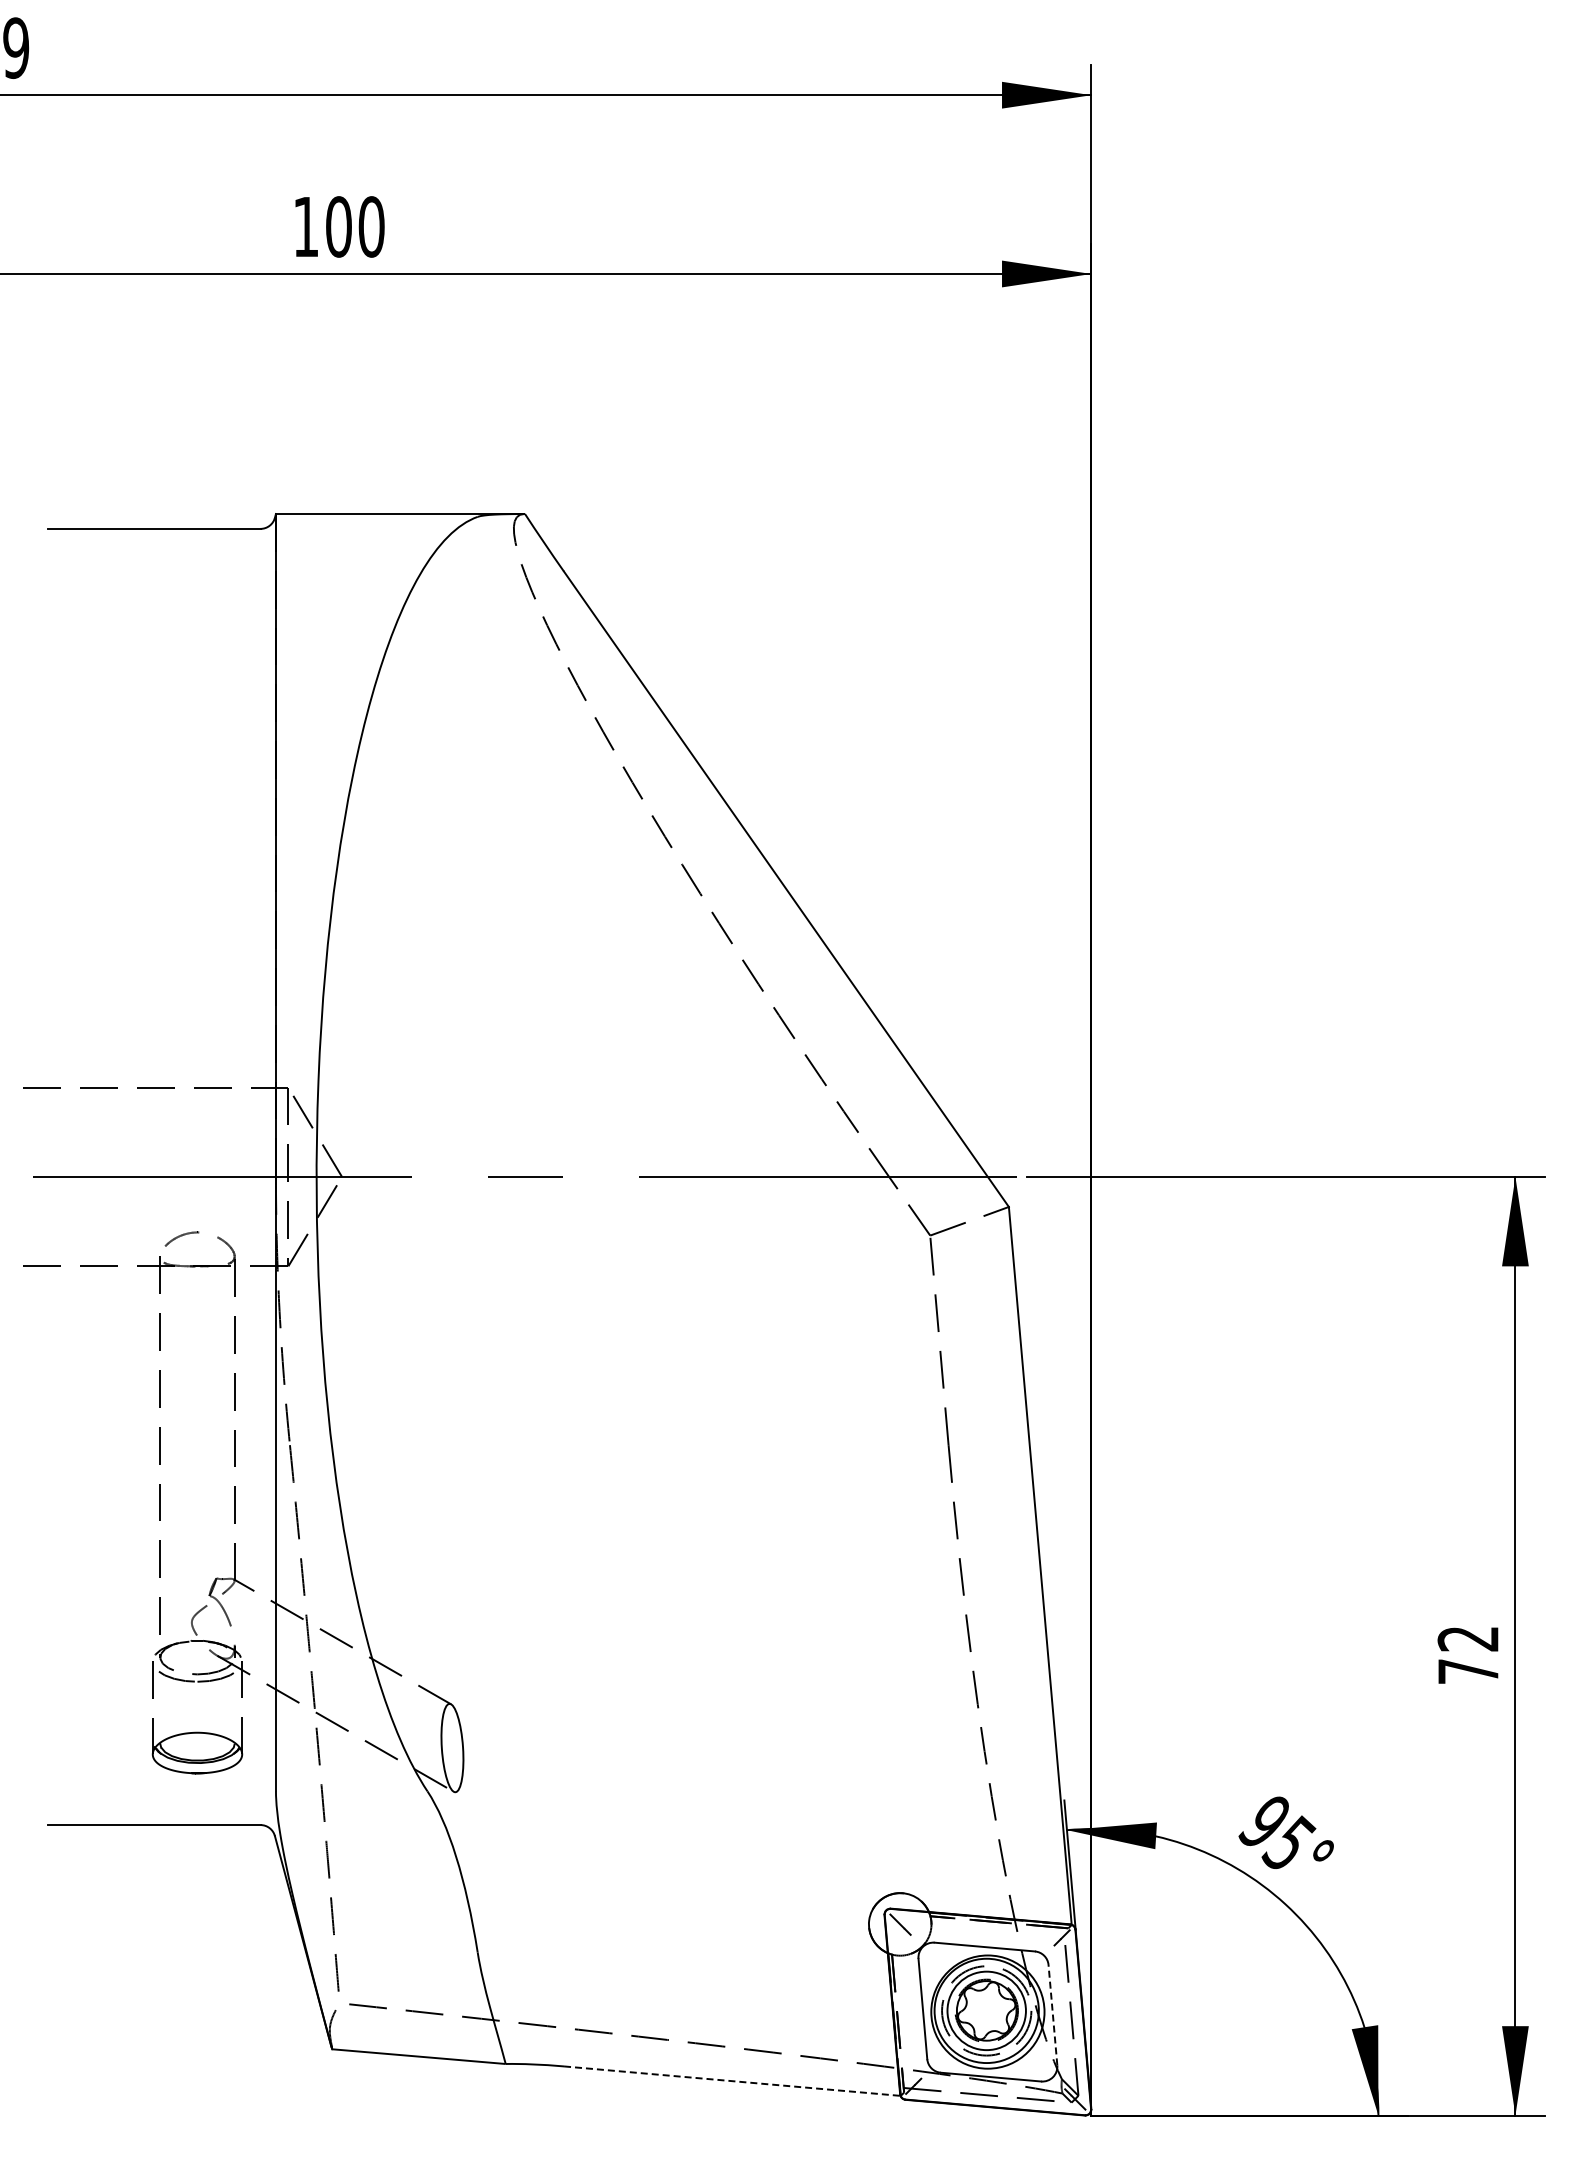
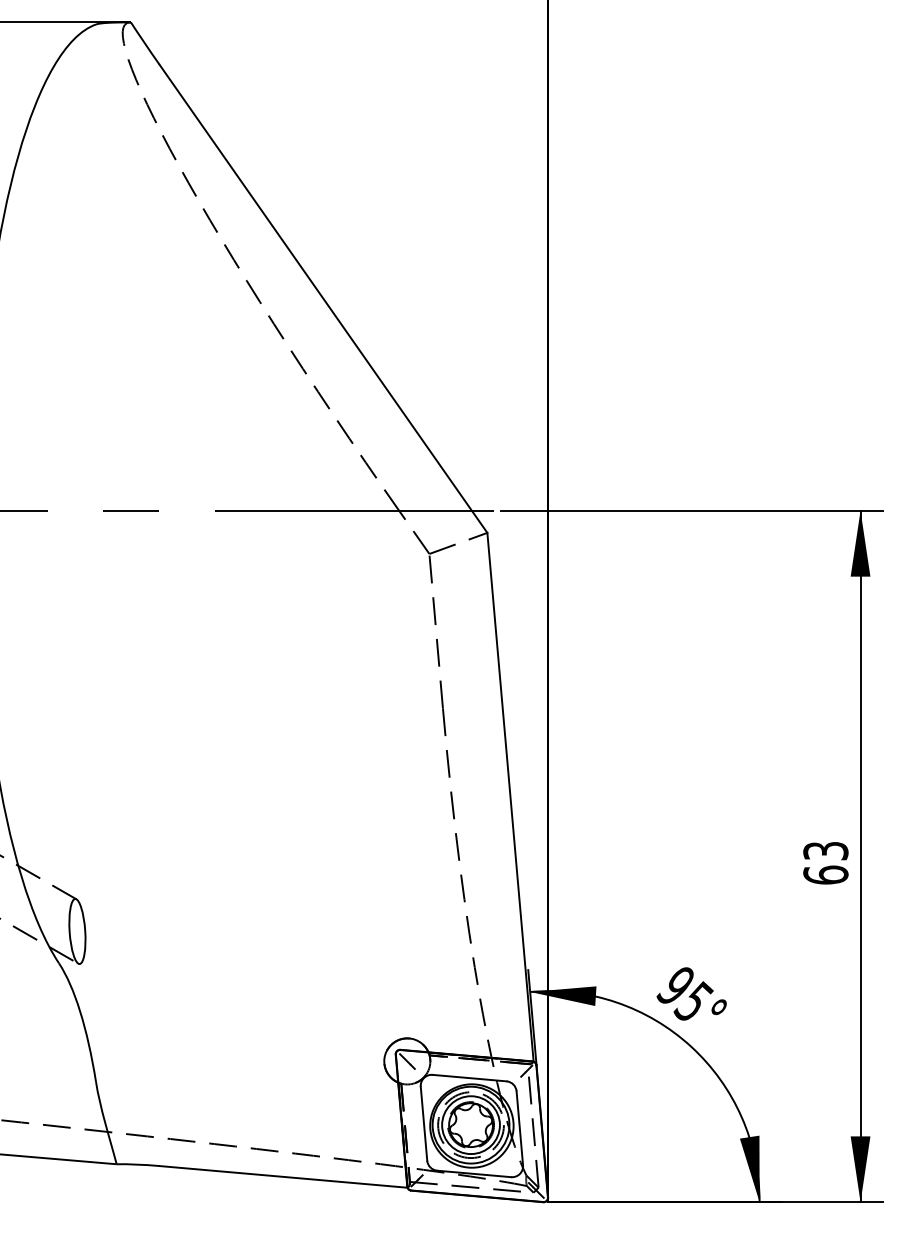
text: (1468, 1655) -> (825, 863), 72 -> 63
line: (1052, 2014) -> (519, 1127), dashed -> solid
line: (732, 2081) -> (283, 1177), dashed -> solid

